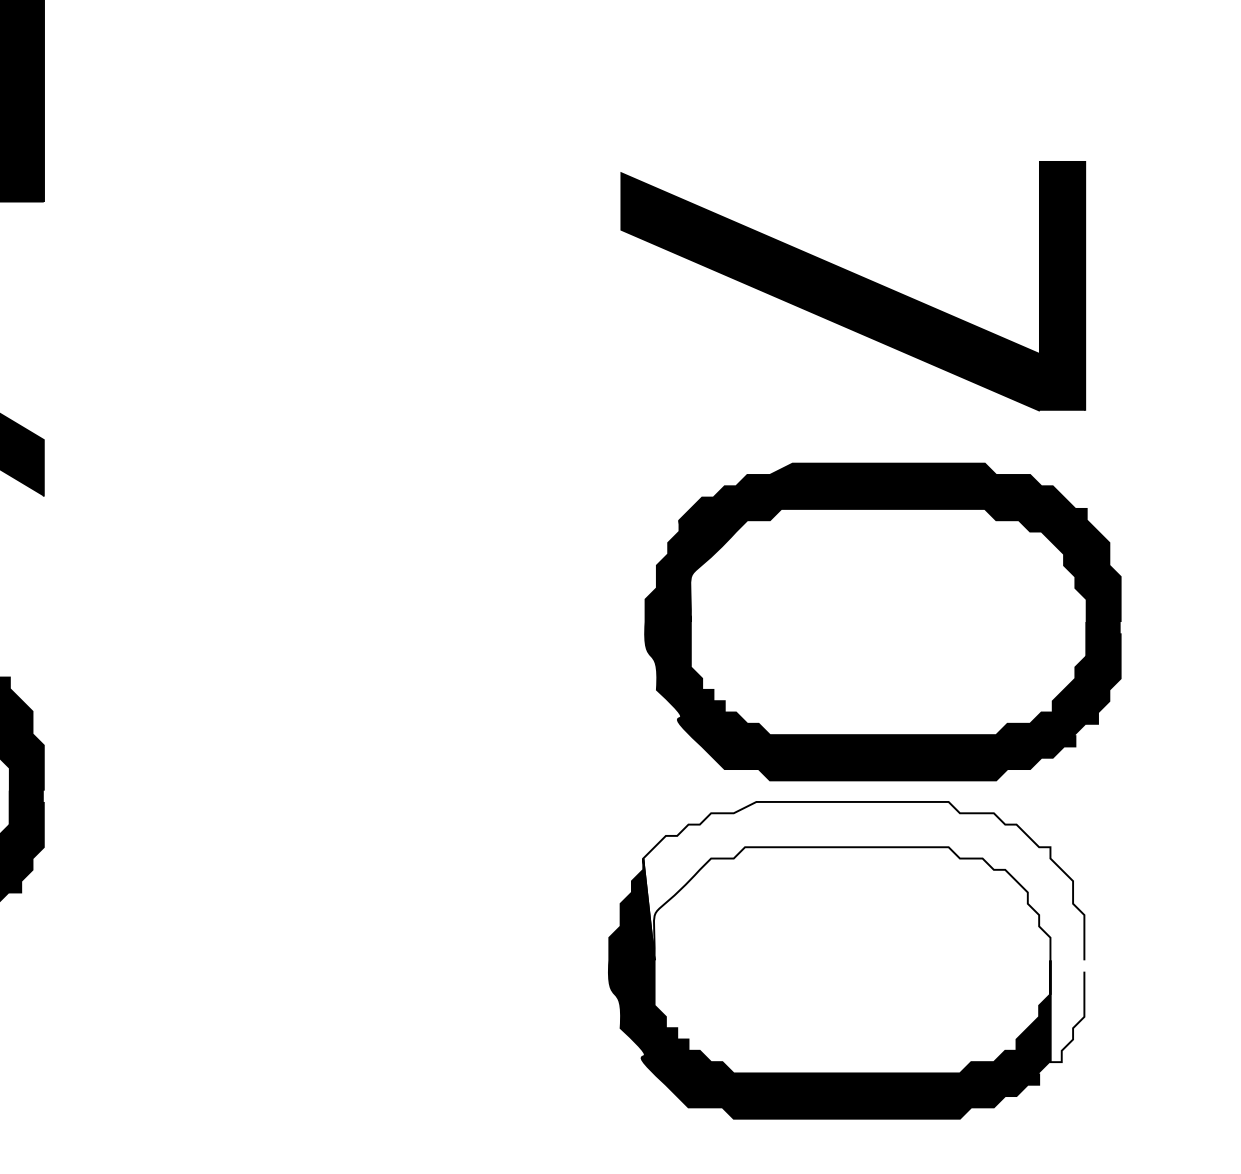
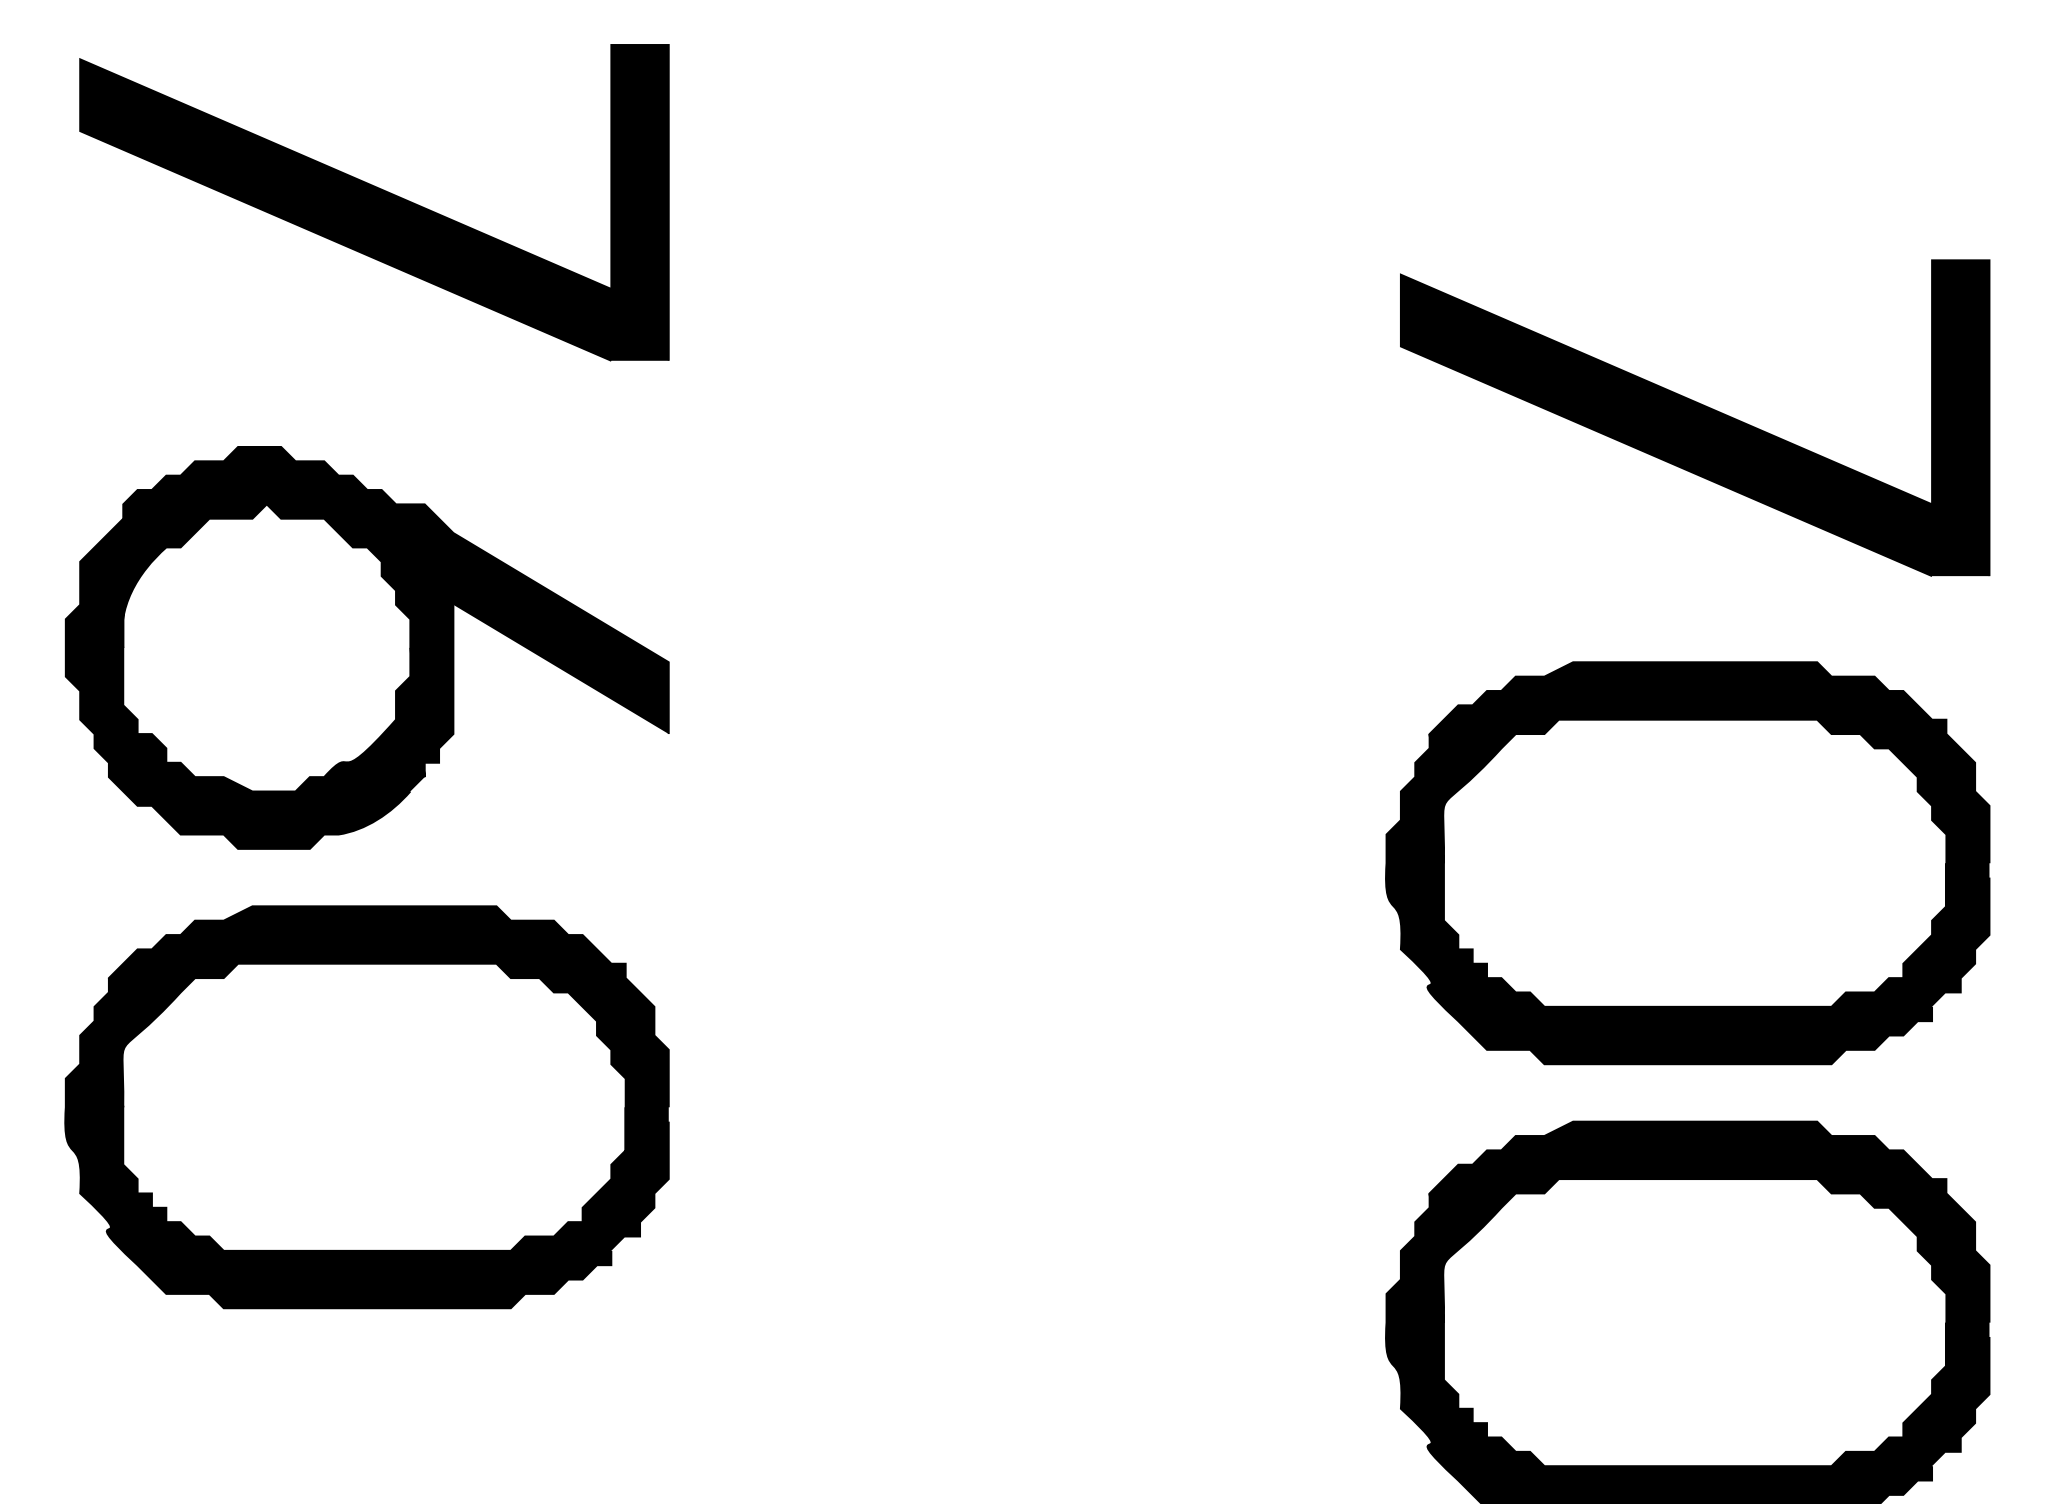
part: (853, 285) -> (1695, 417), moved
part: (882, 622) -> (1687, 863), moved
fill: (863, 931) -> (1709, 1286), added

